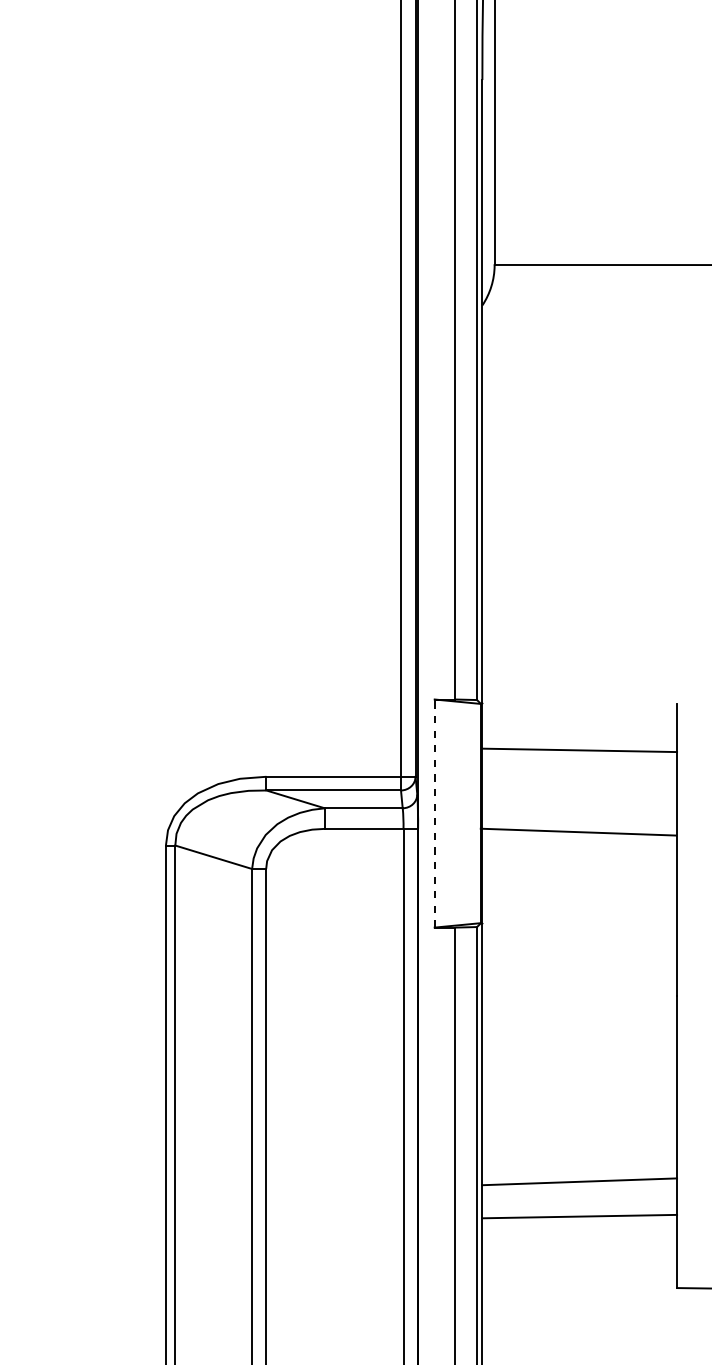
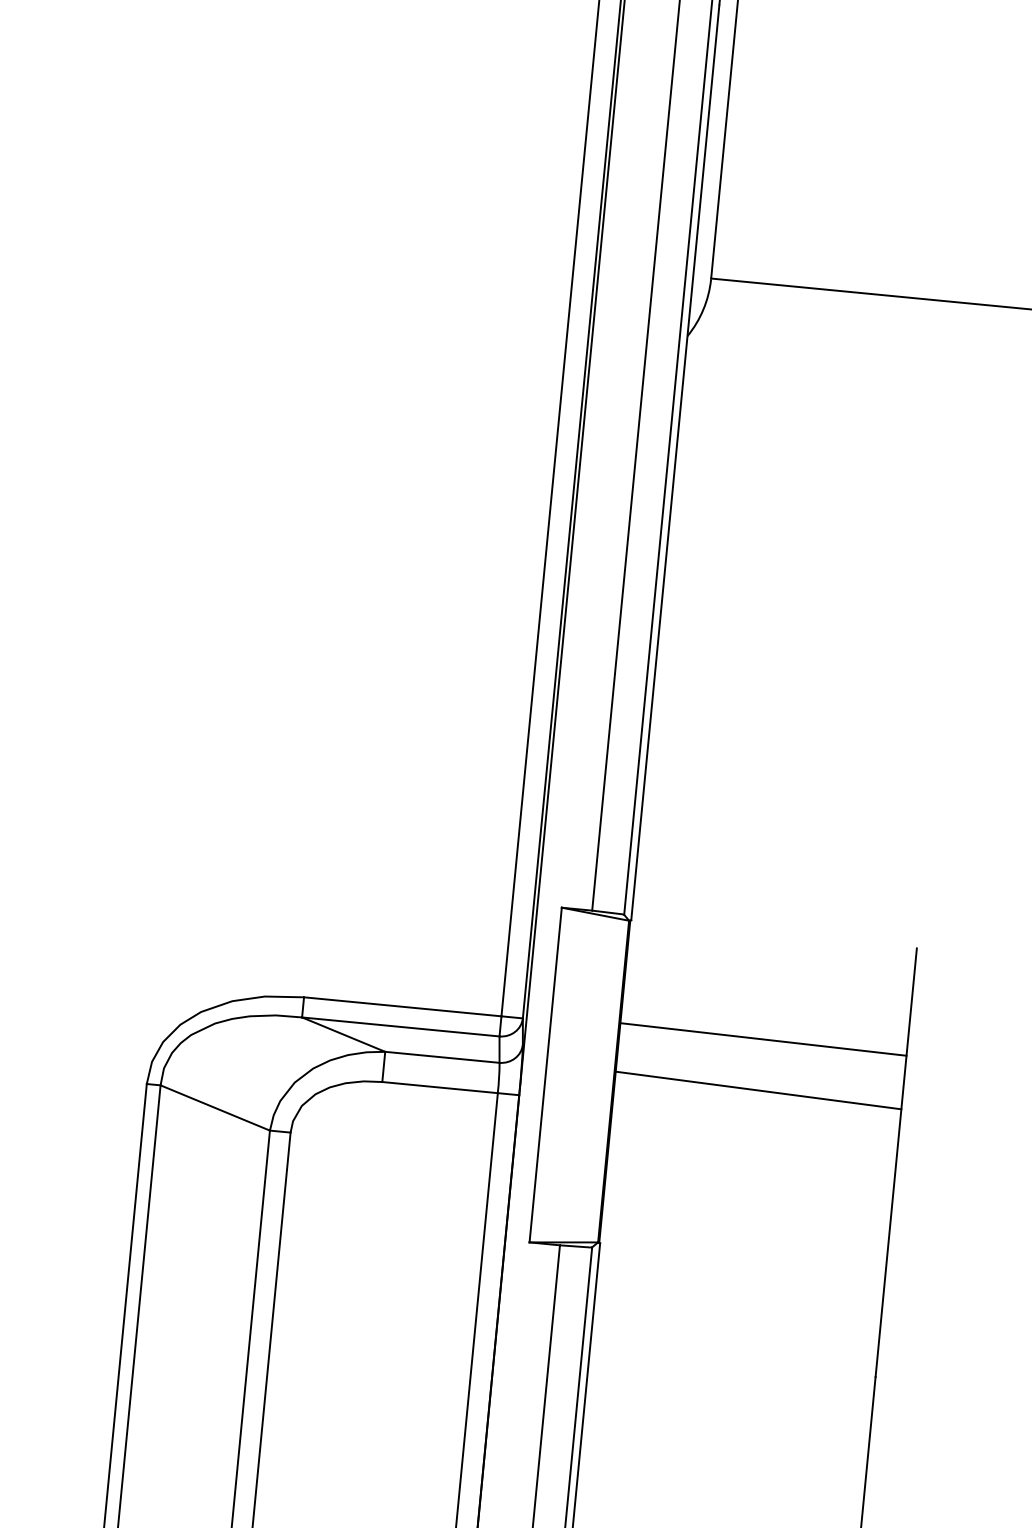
line: (579, 750) -> (763, 1039), moved
line: (434, 813) -> (545, 1074), dashed -> solid
line: (578, 831) -> (758, 1089), moved

